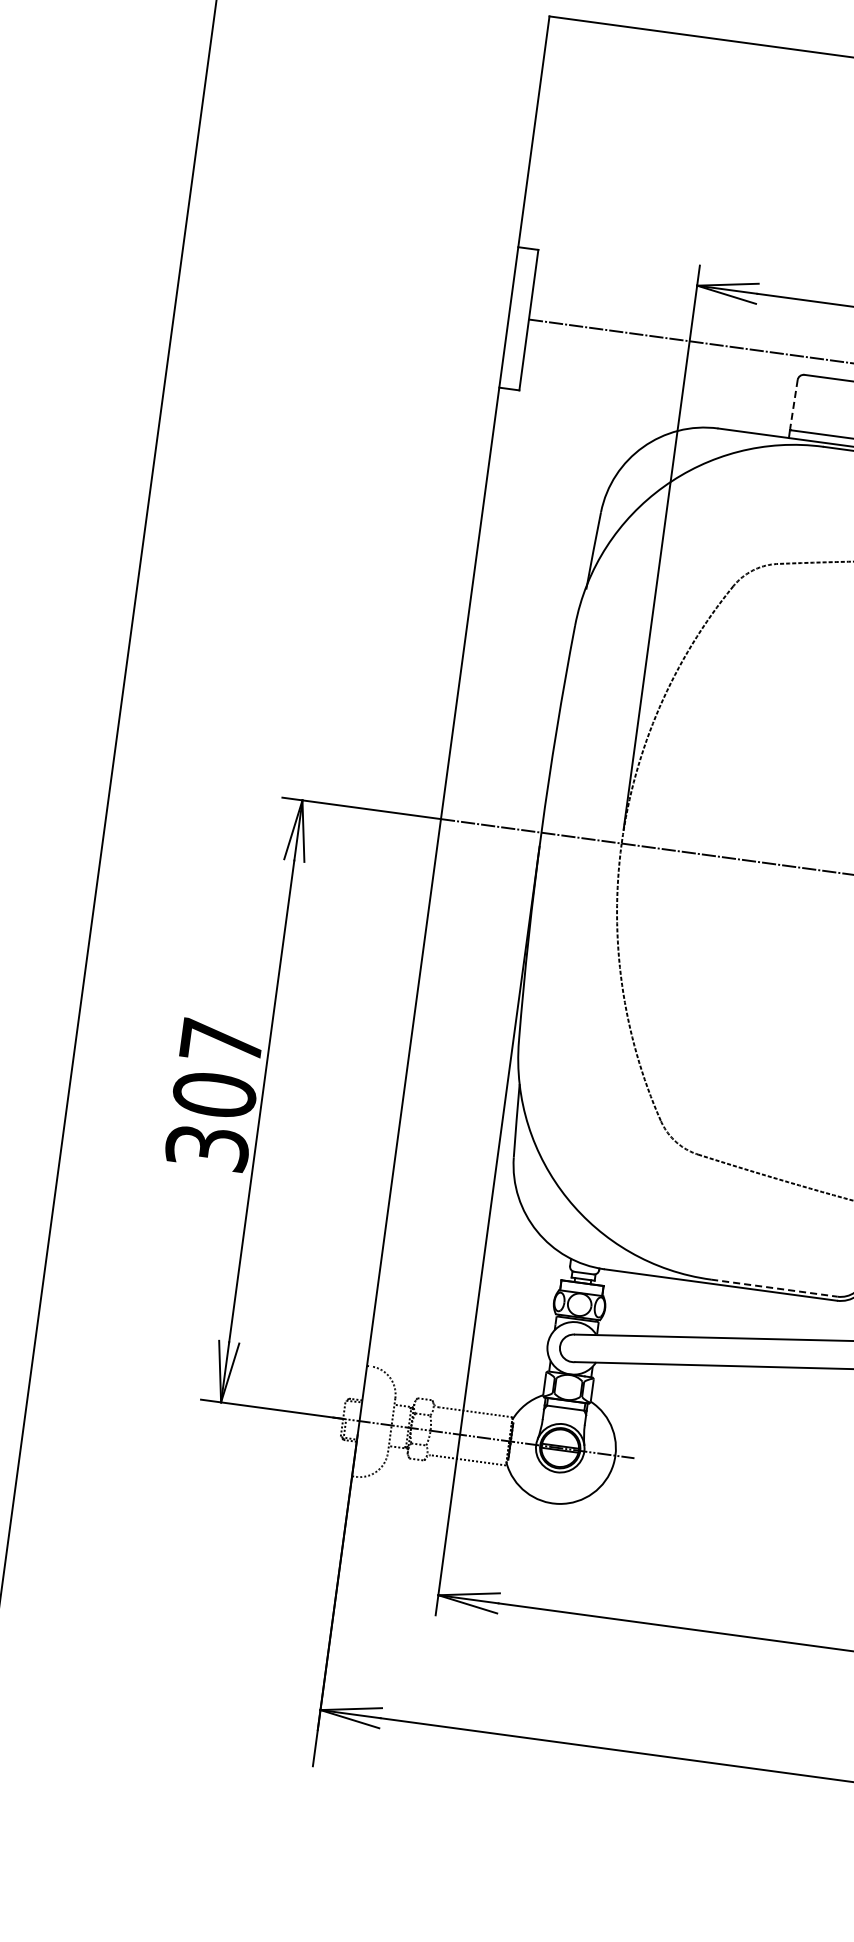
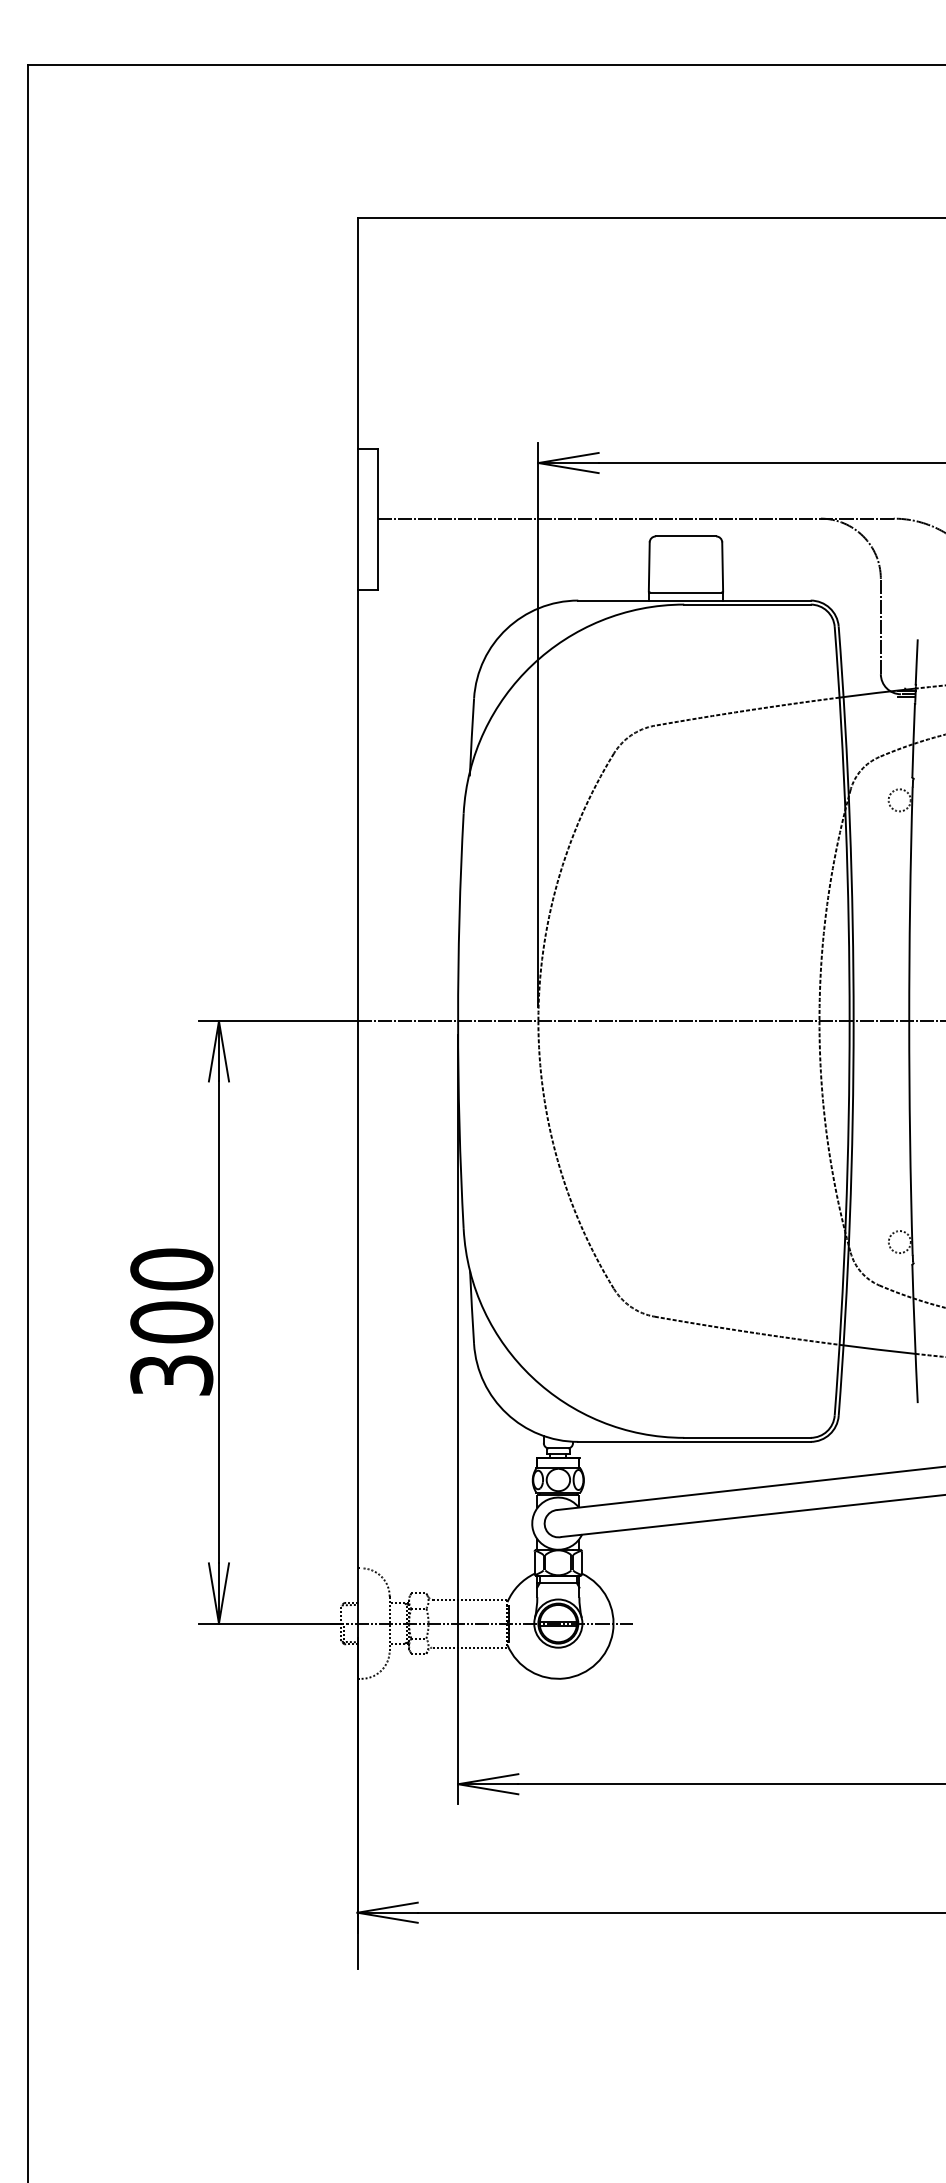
line: (794, 404) -> (649, 566), dashed -> solid
text: (221, 1042) -> (171, 1269), 307 -> 300
line: (774, 1287) -> (747, 1437), dashed -> solid

